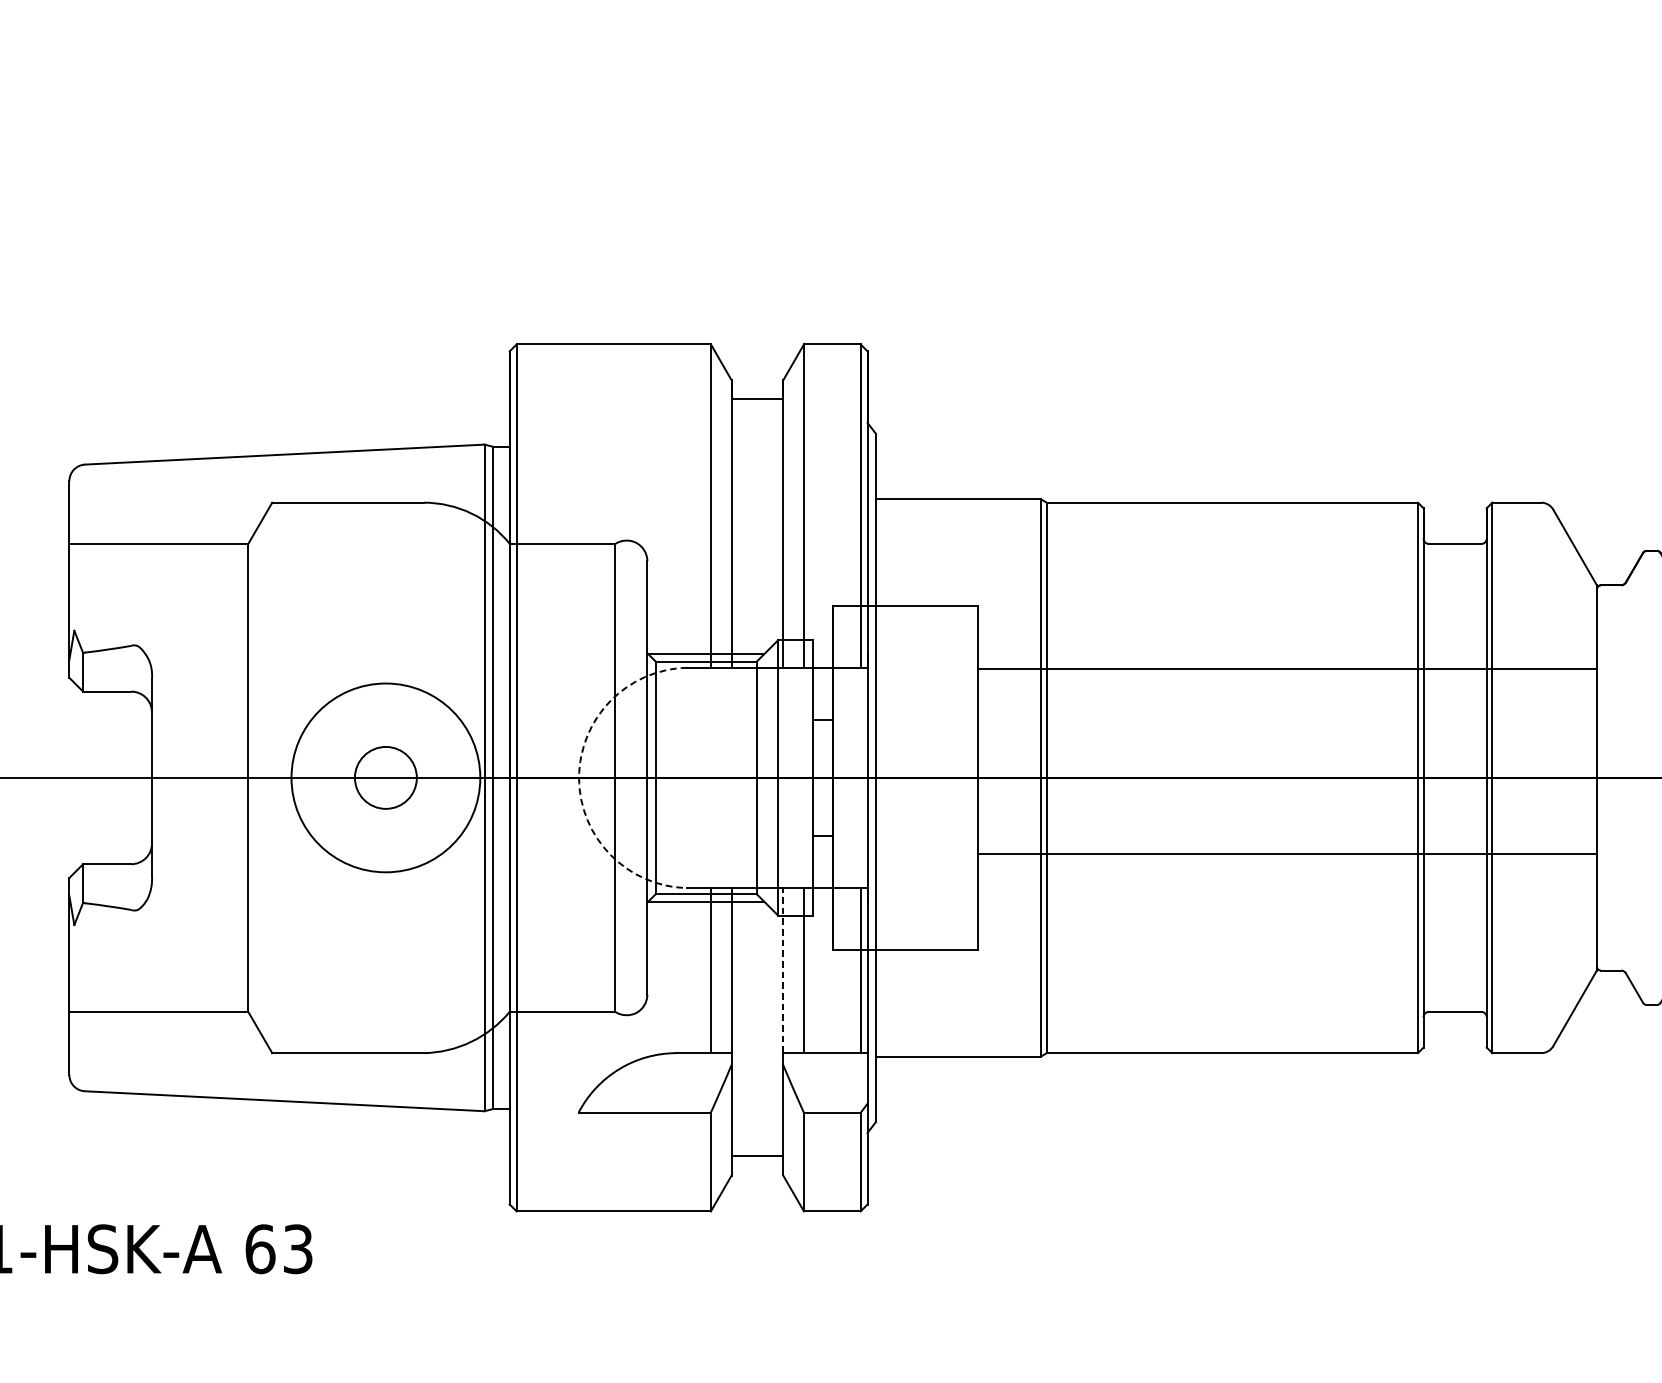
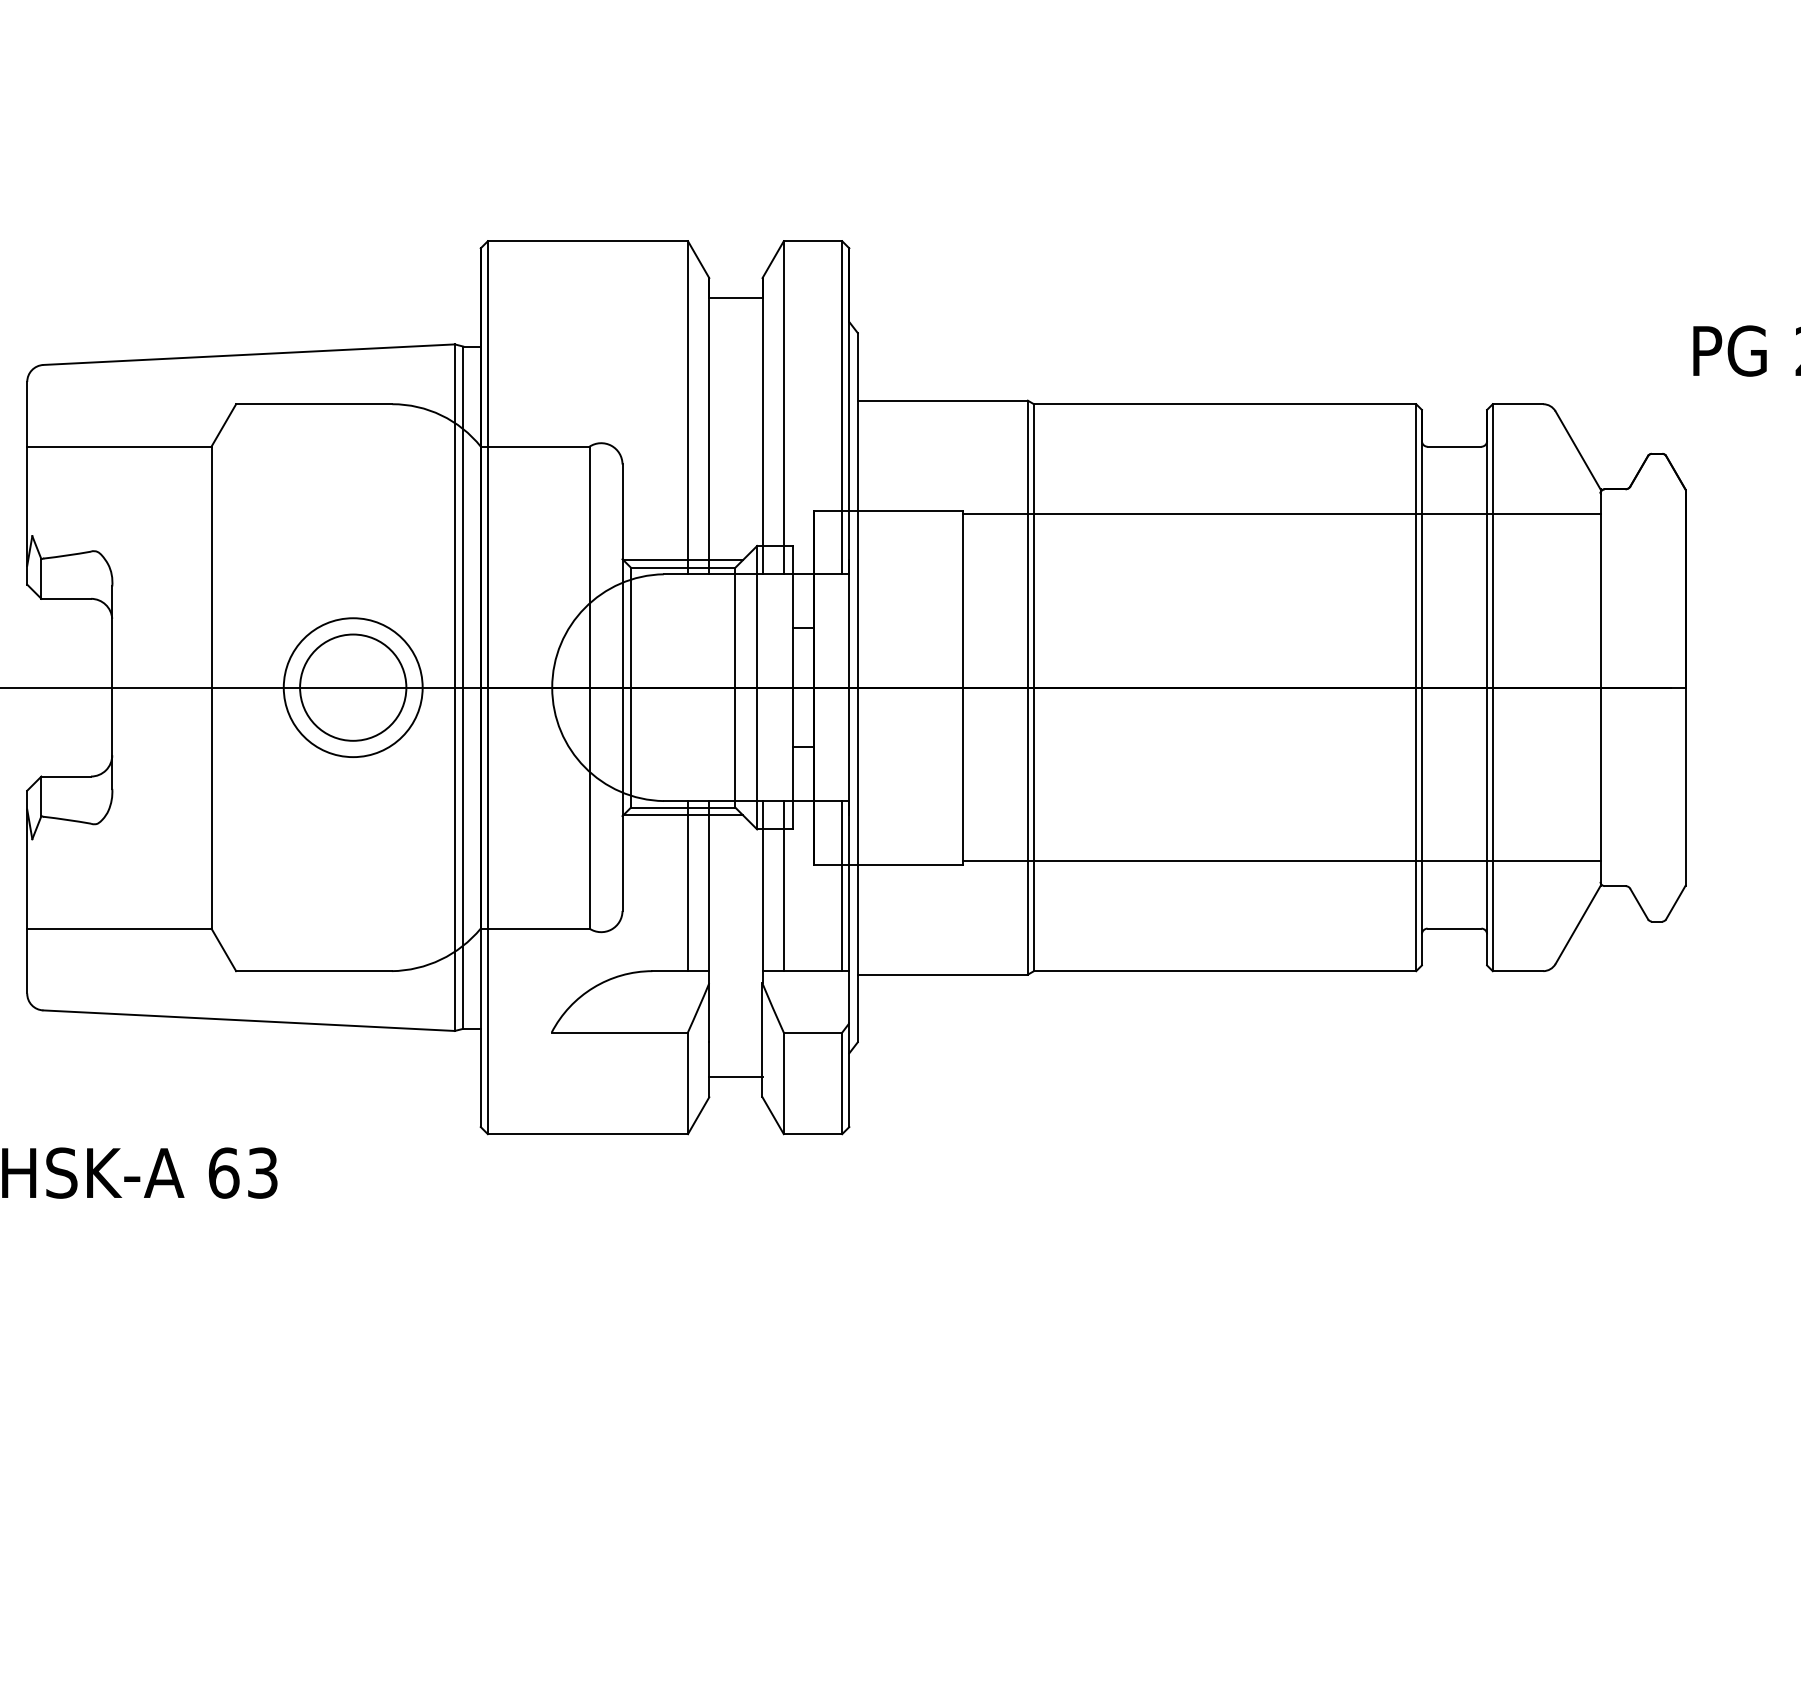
line: (1287, 668) -> (1281, 514), moved
circle: (385, 777) -> (352, 687), size x0.71
circle: (386, 777) -> (353, 687), size x1.67
arc: (579, 777) -> (552, 687), dashed -> solid
line: (1287, 853) -> (1281, 860), moved
line: (783, 969) -> (762, 885), dashed -> solid

